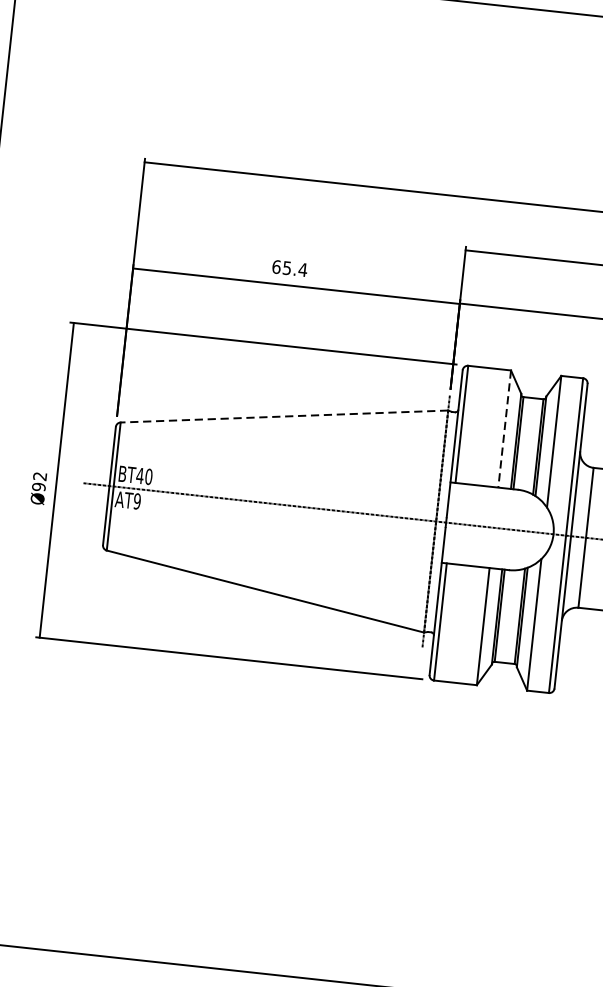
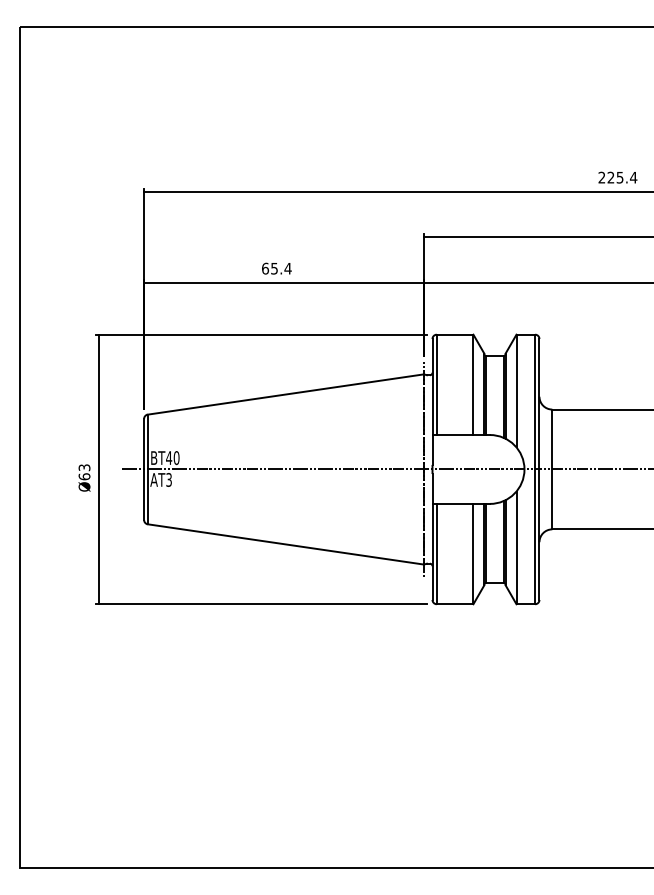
line: (284, 416) -> (285, 394), dashed -> solid
line: (504, 429) -> (473, 385), dashed -> solid
text: (39, 482) -> (84, 472), Ø92 -> Ø63
text: (136, 500) -> (168, 479), AT9 -> AT3

